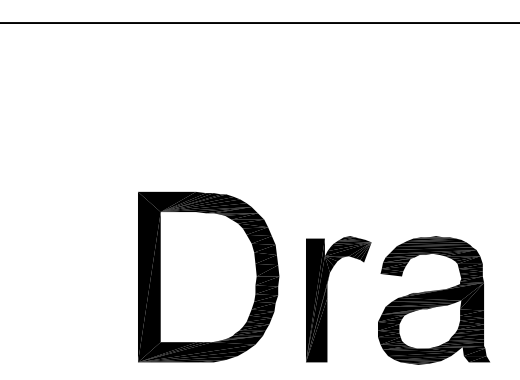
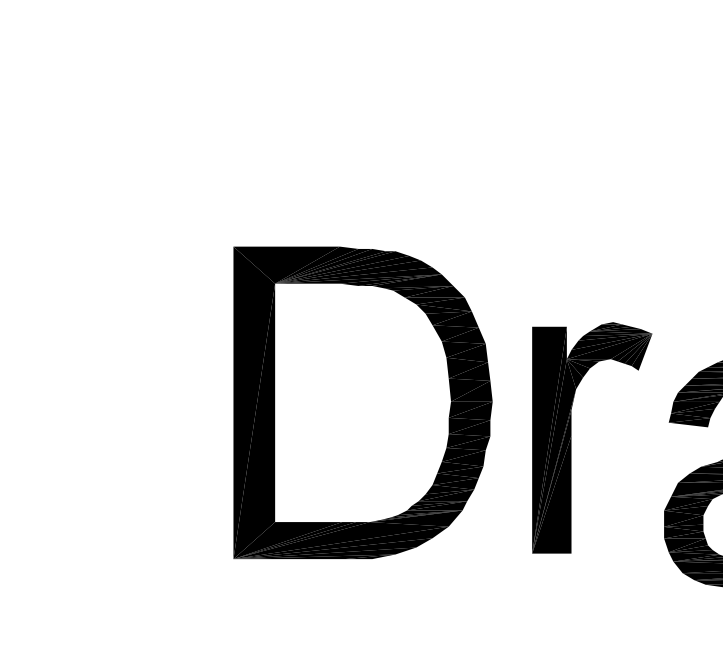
part: (208, 276) -> (362, 401), moved
part: (327, 299) -> (571, 438), moved

